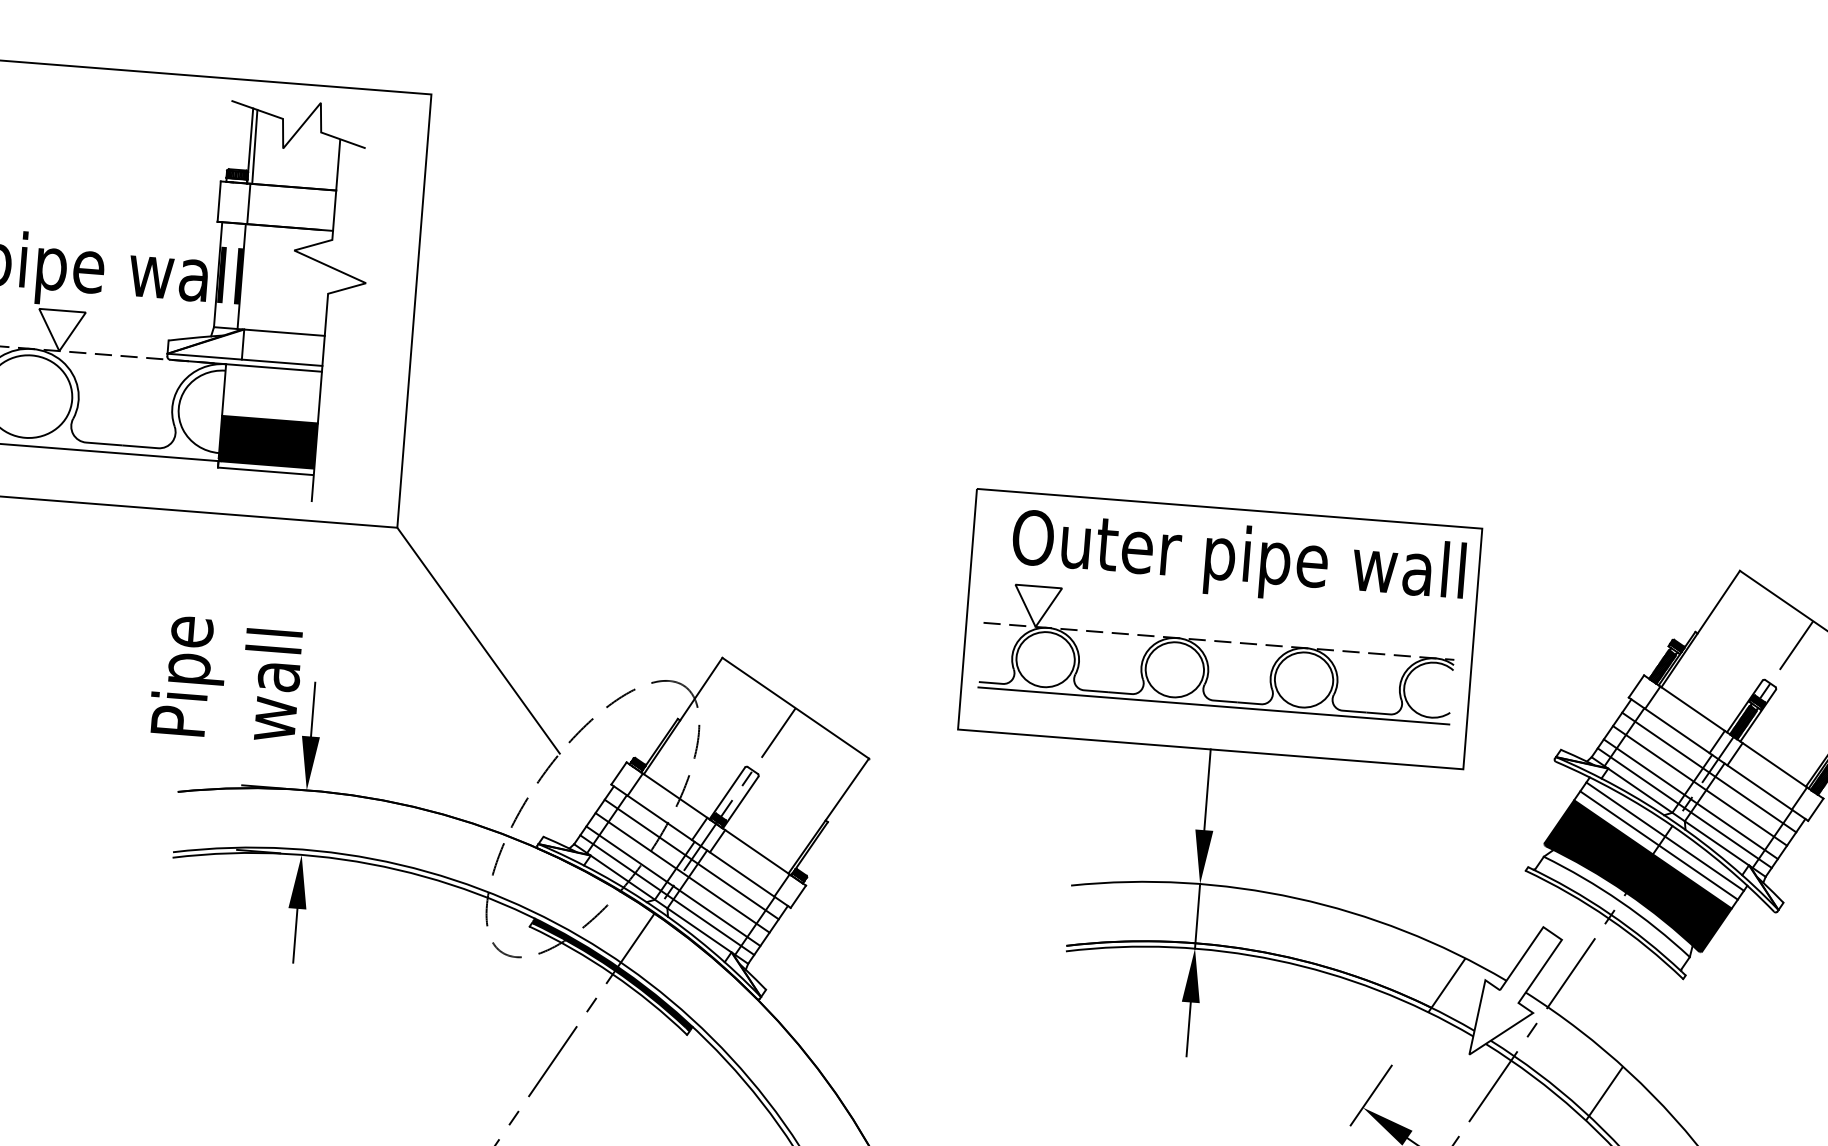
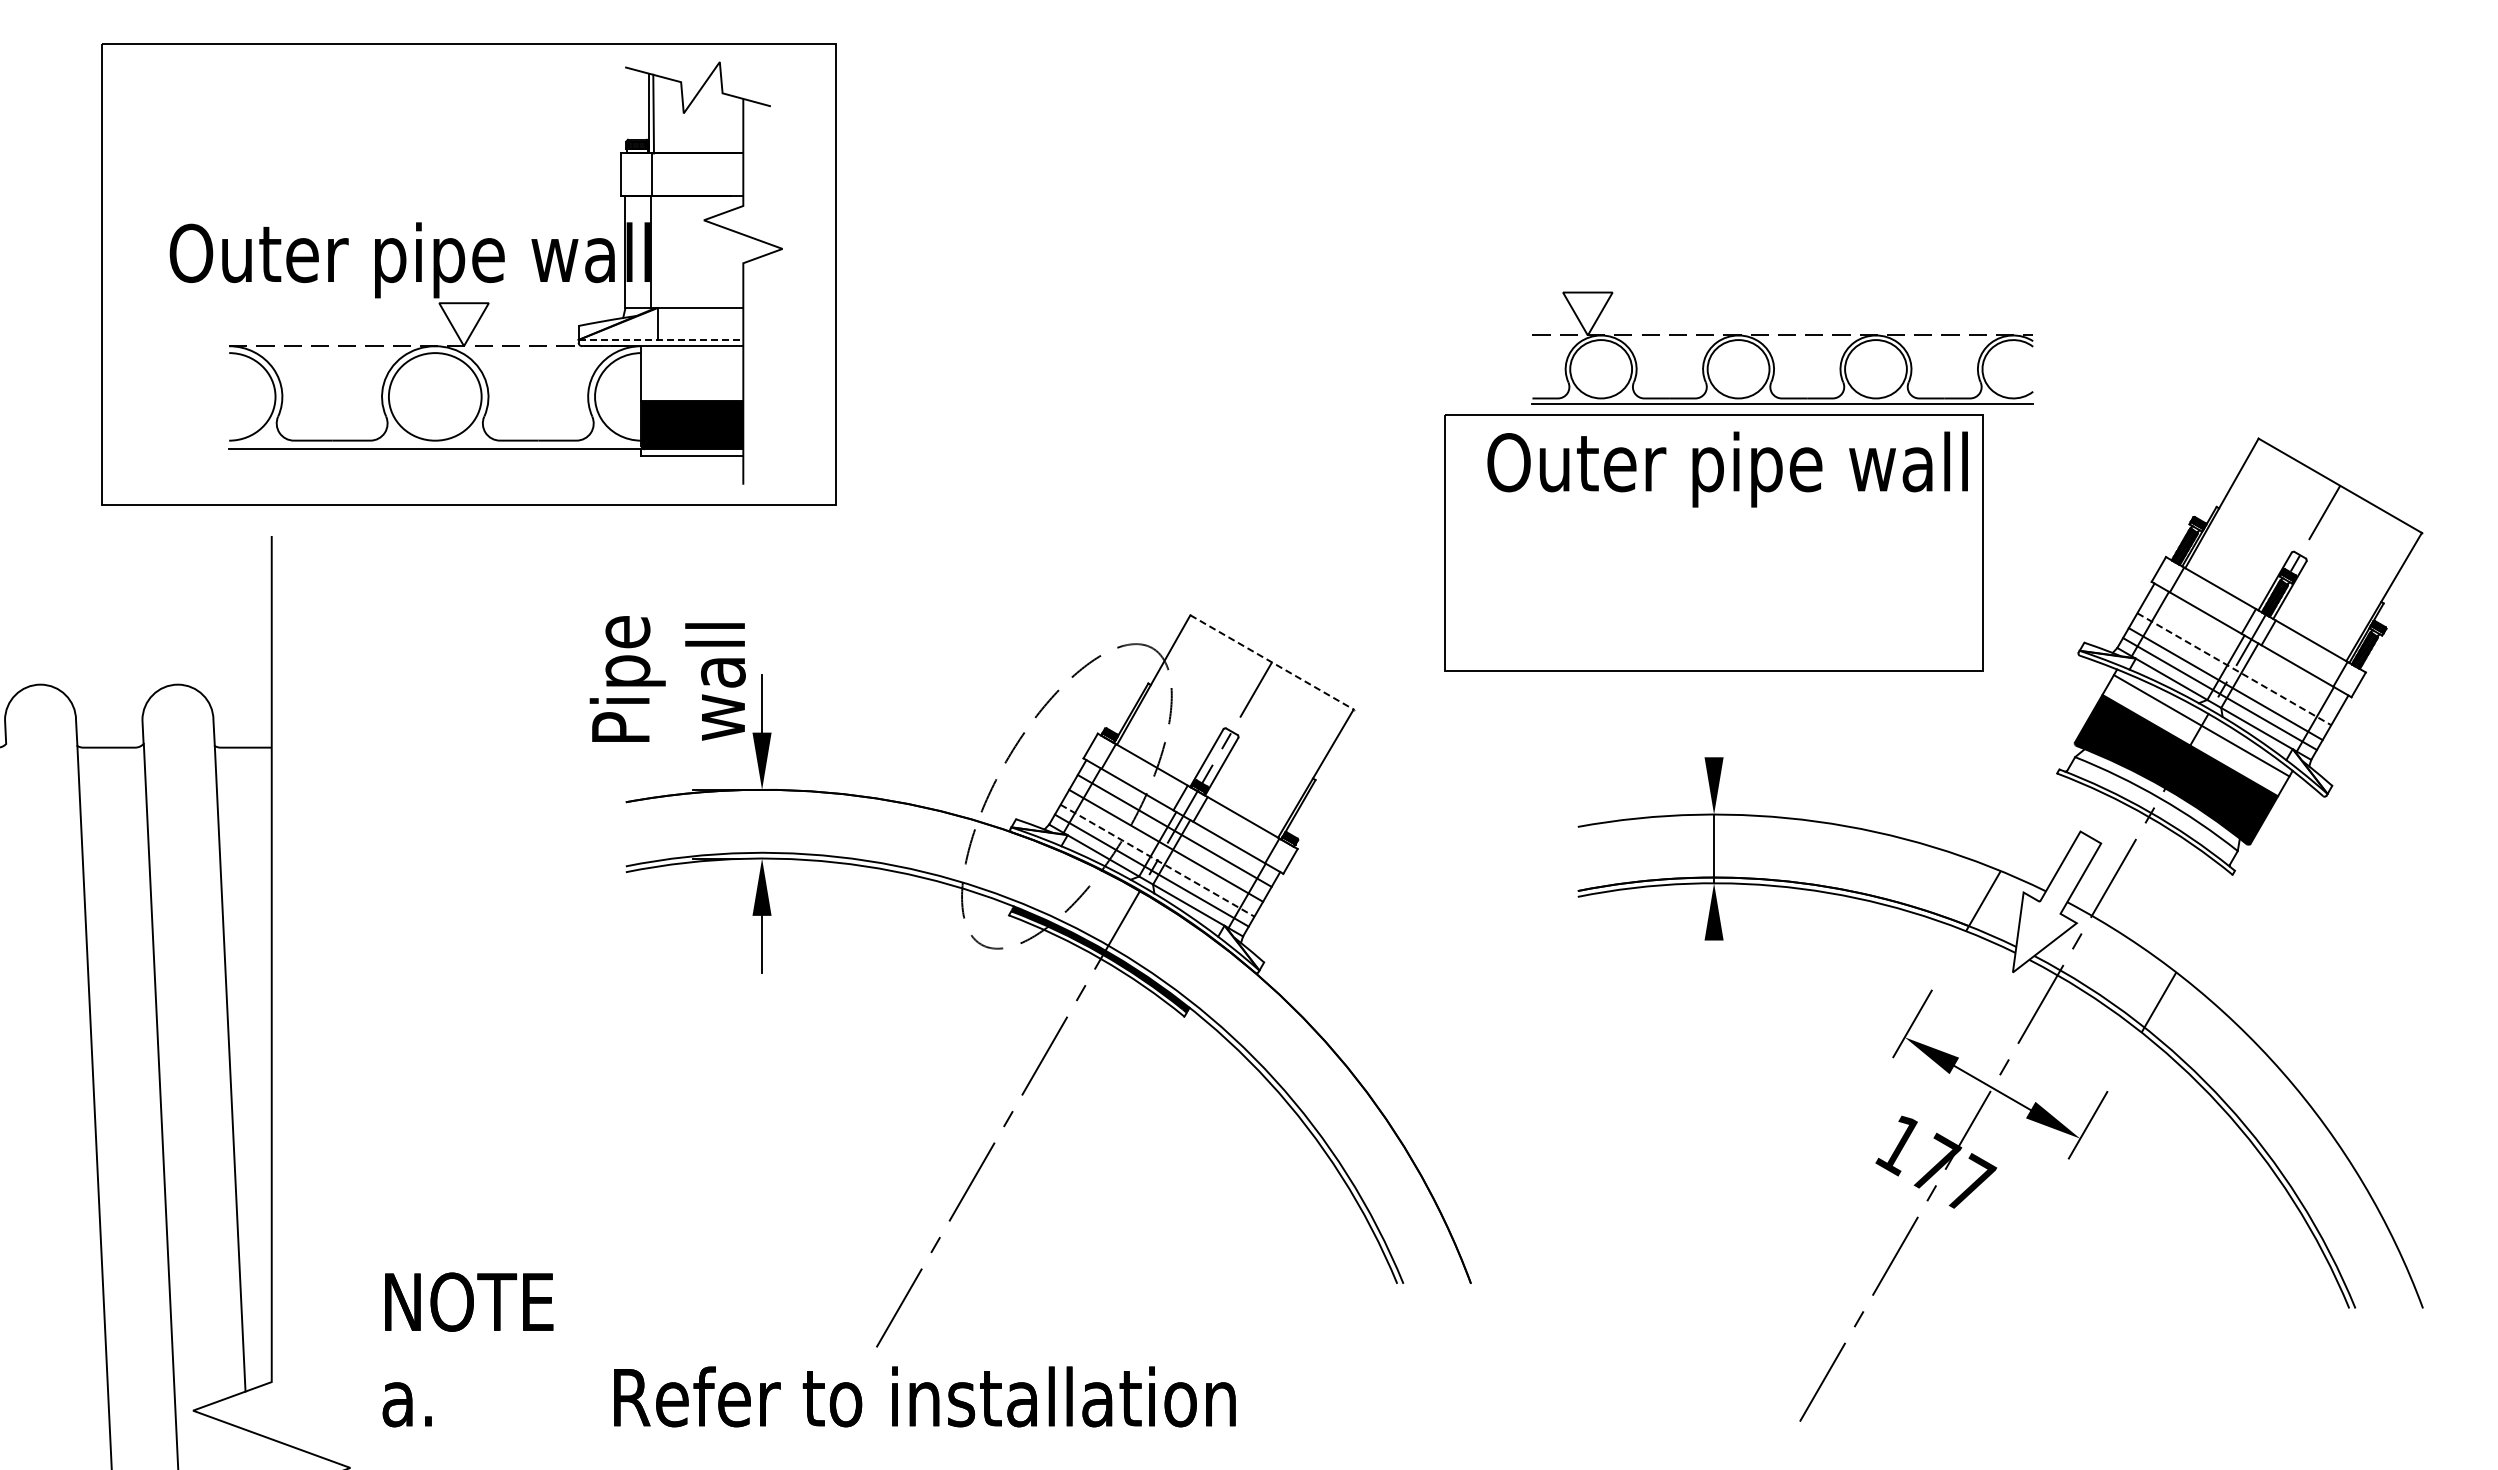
line: (245, 359) -> (661, 339), solid -> dashed
line: (477, 640) -> (930, 617), removed
part: (1218, 641) -> (1782, 335), moved
line: (796, 708) -> (1272, 662), solid -> dashed
line: (1708, 772) -> (2242, 654), removed
line: (1700, 786) -> (2234, 669), solid -> dashed
line: (1207, 789) -> (1714, 714), removed
line: (1658, 845) -> (2195, 735), removed
line: (673, 886) -> (1157, 860), solid -> dashed
line: (1189, 1028) -> (1714, 968), removed

